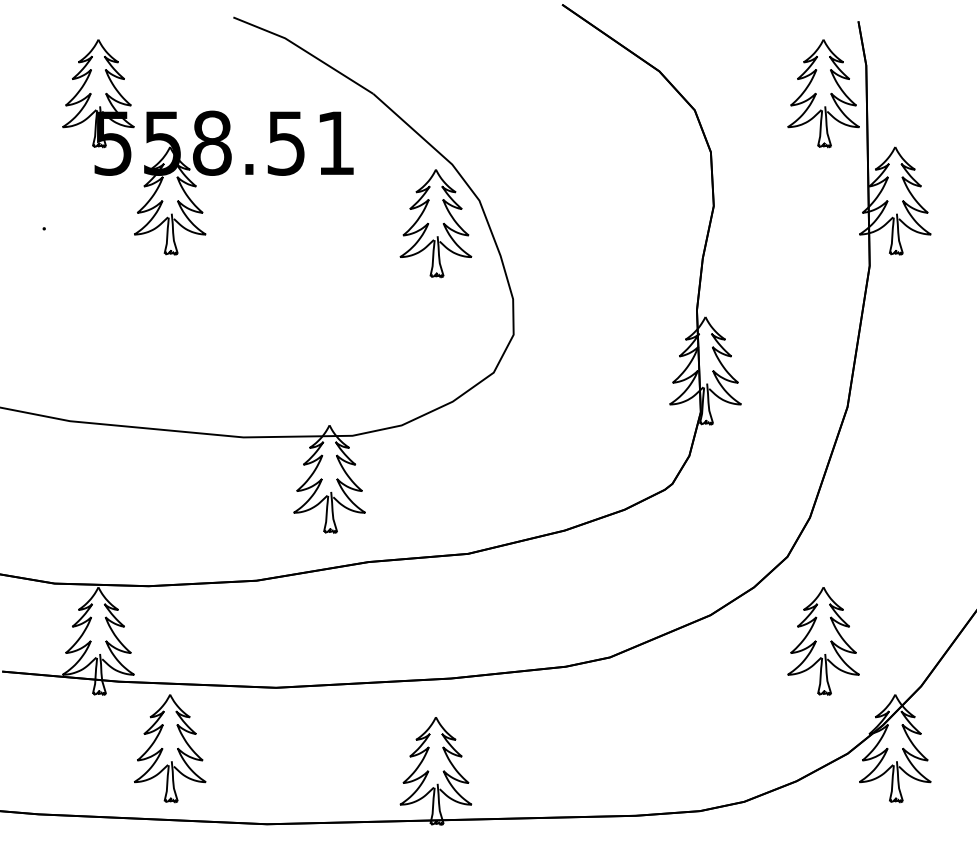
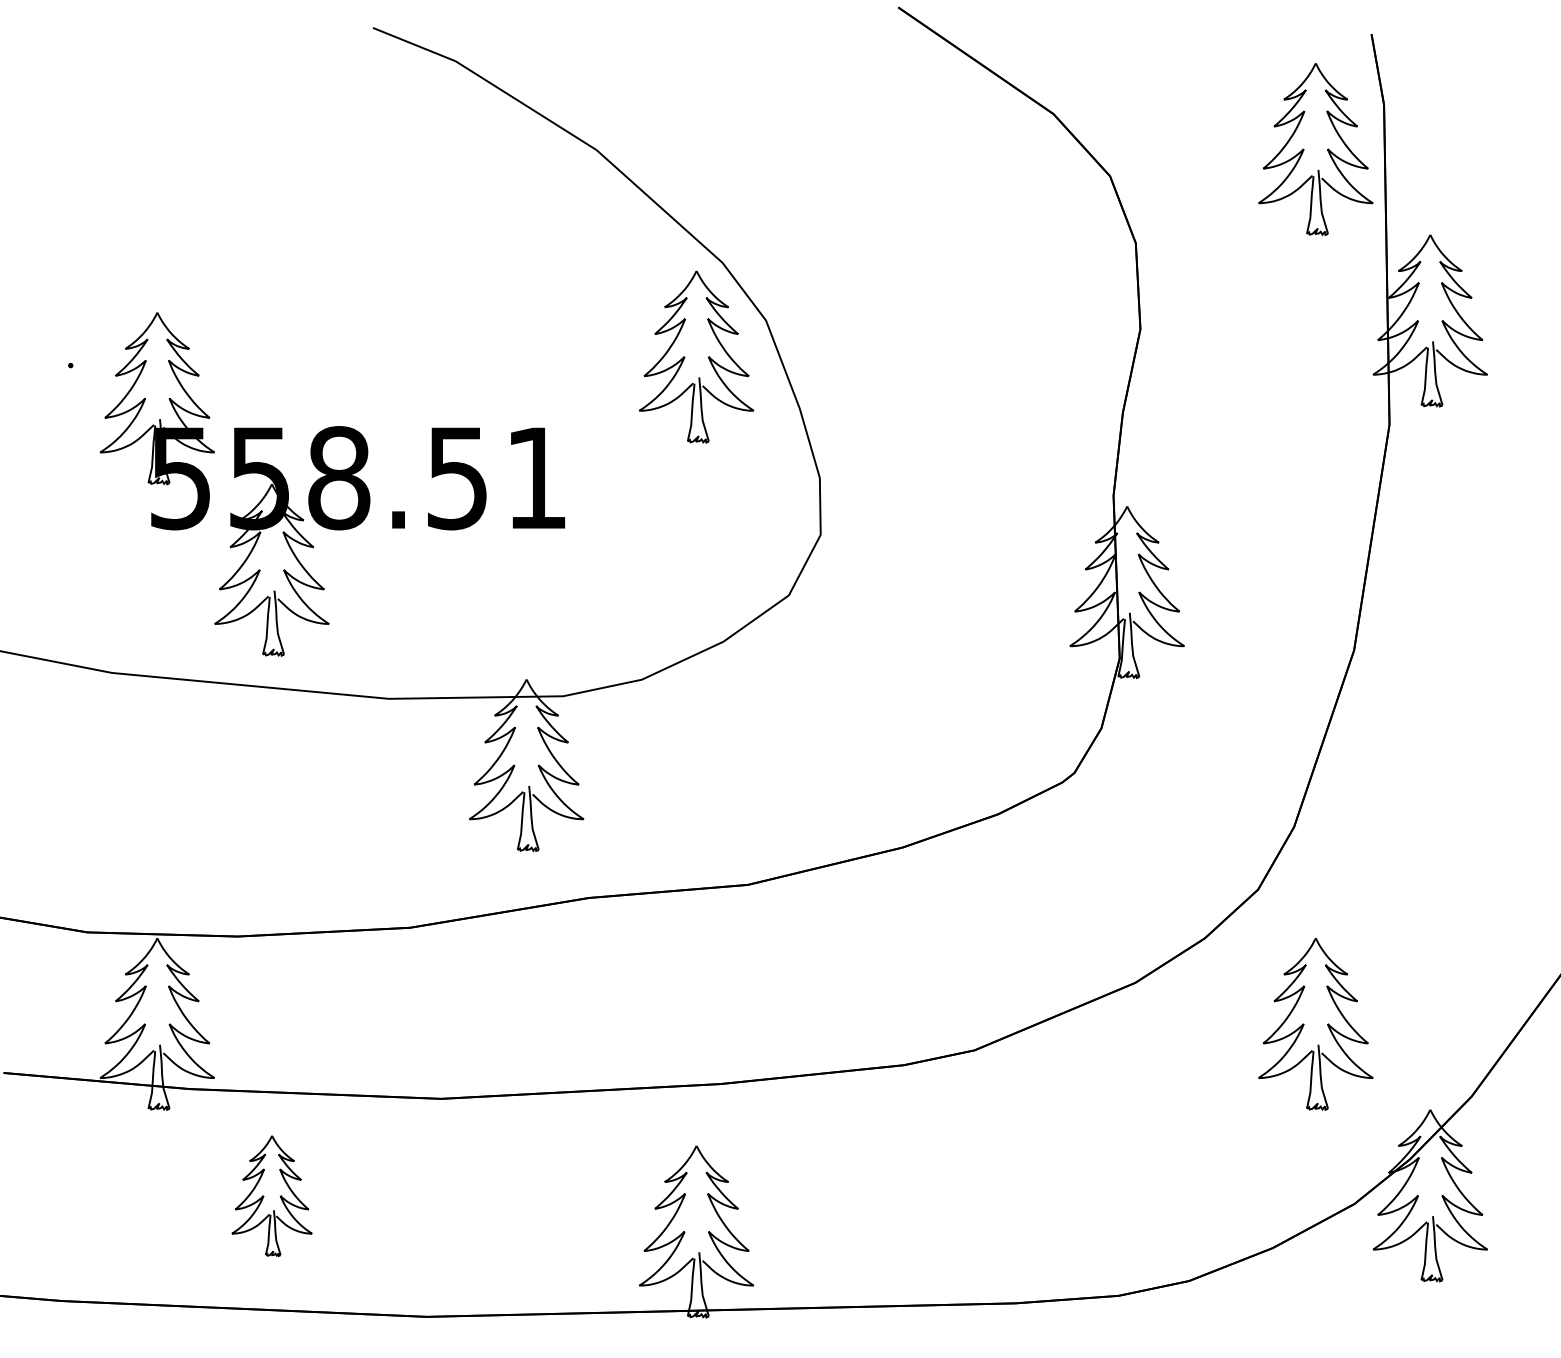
part: (207, 147) -> (331, 484), moved
part: (170, 748) -> (272, 1195), size x0.7

